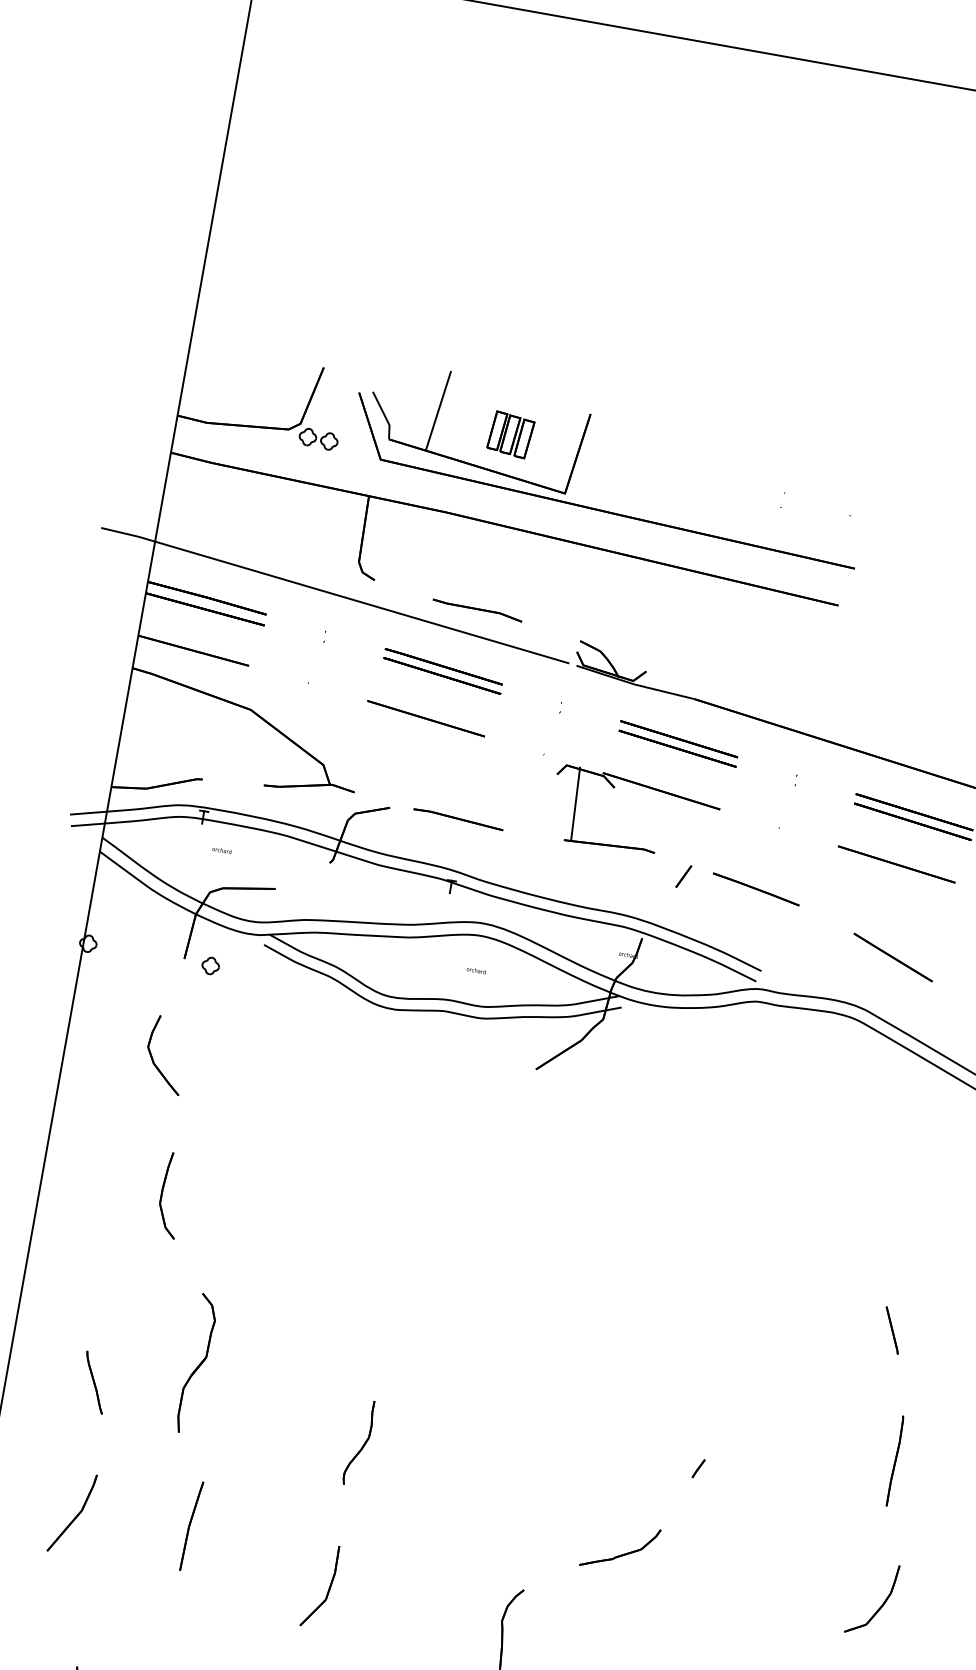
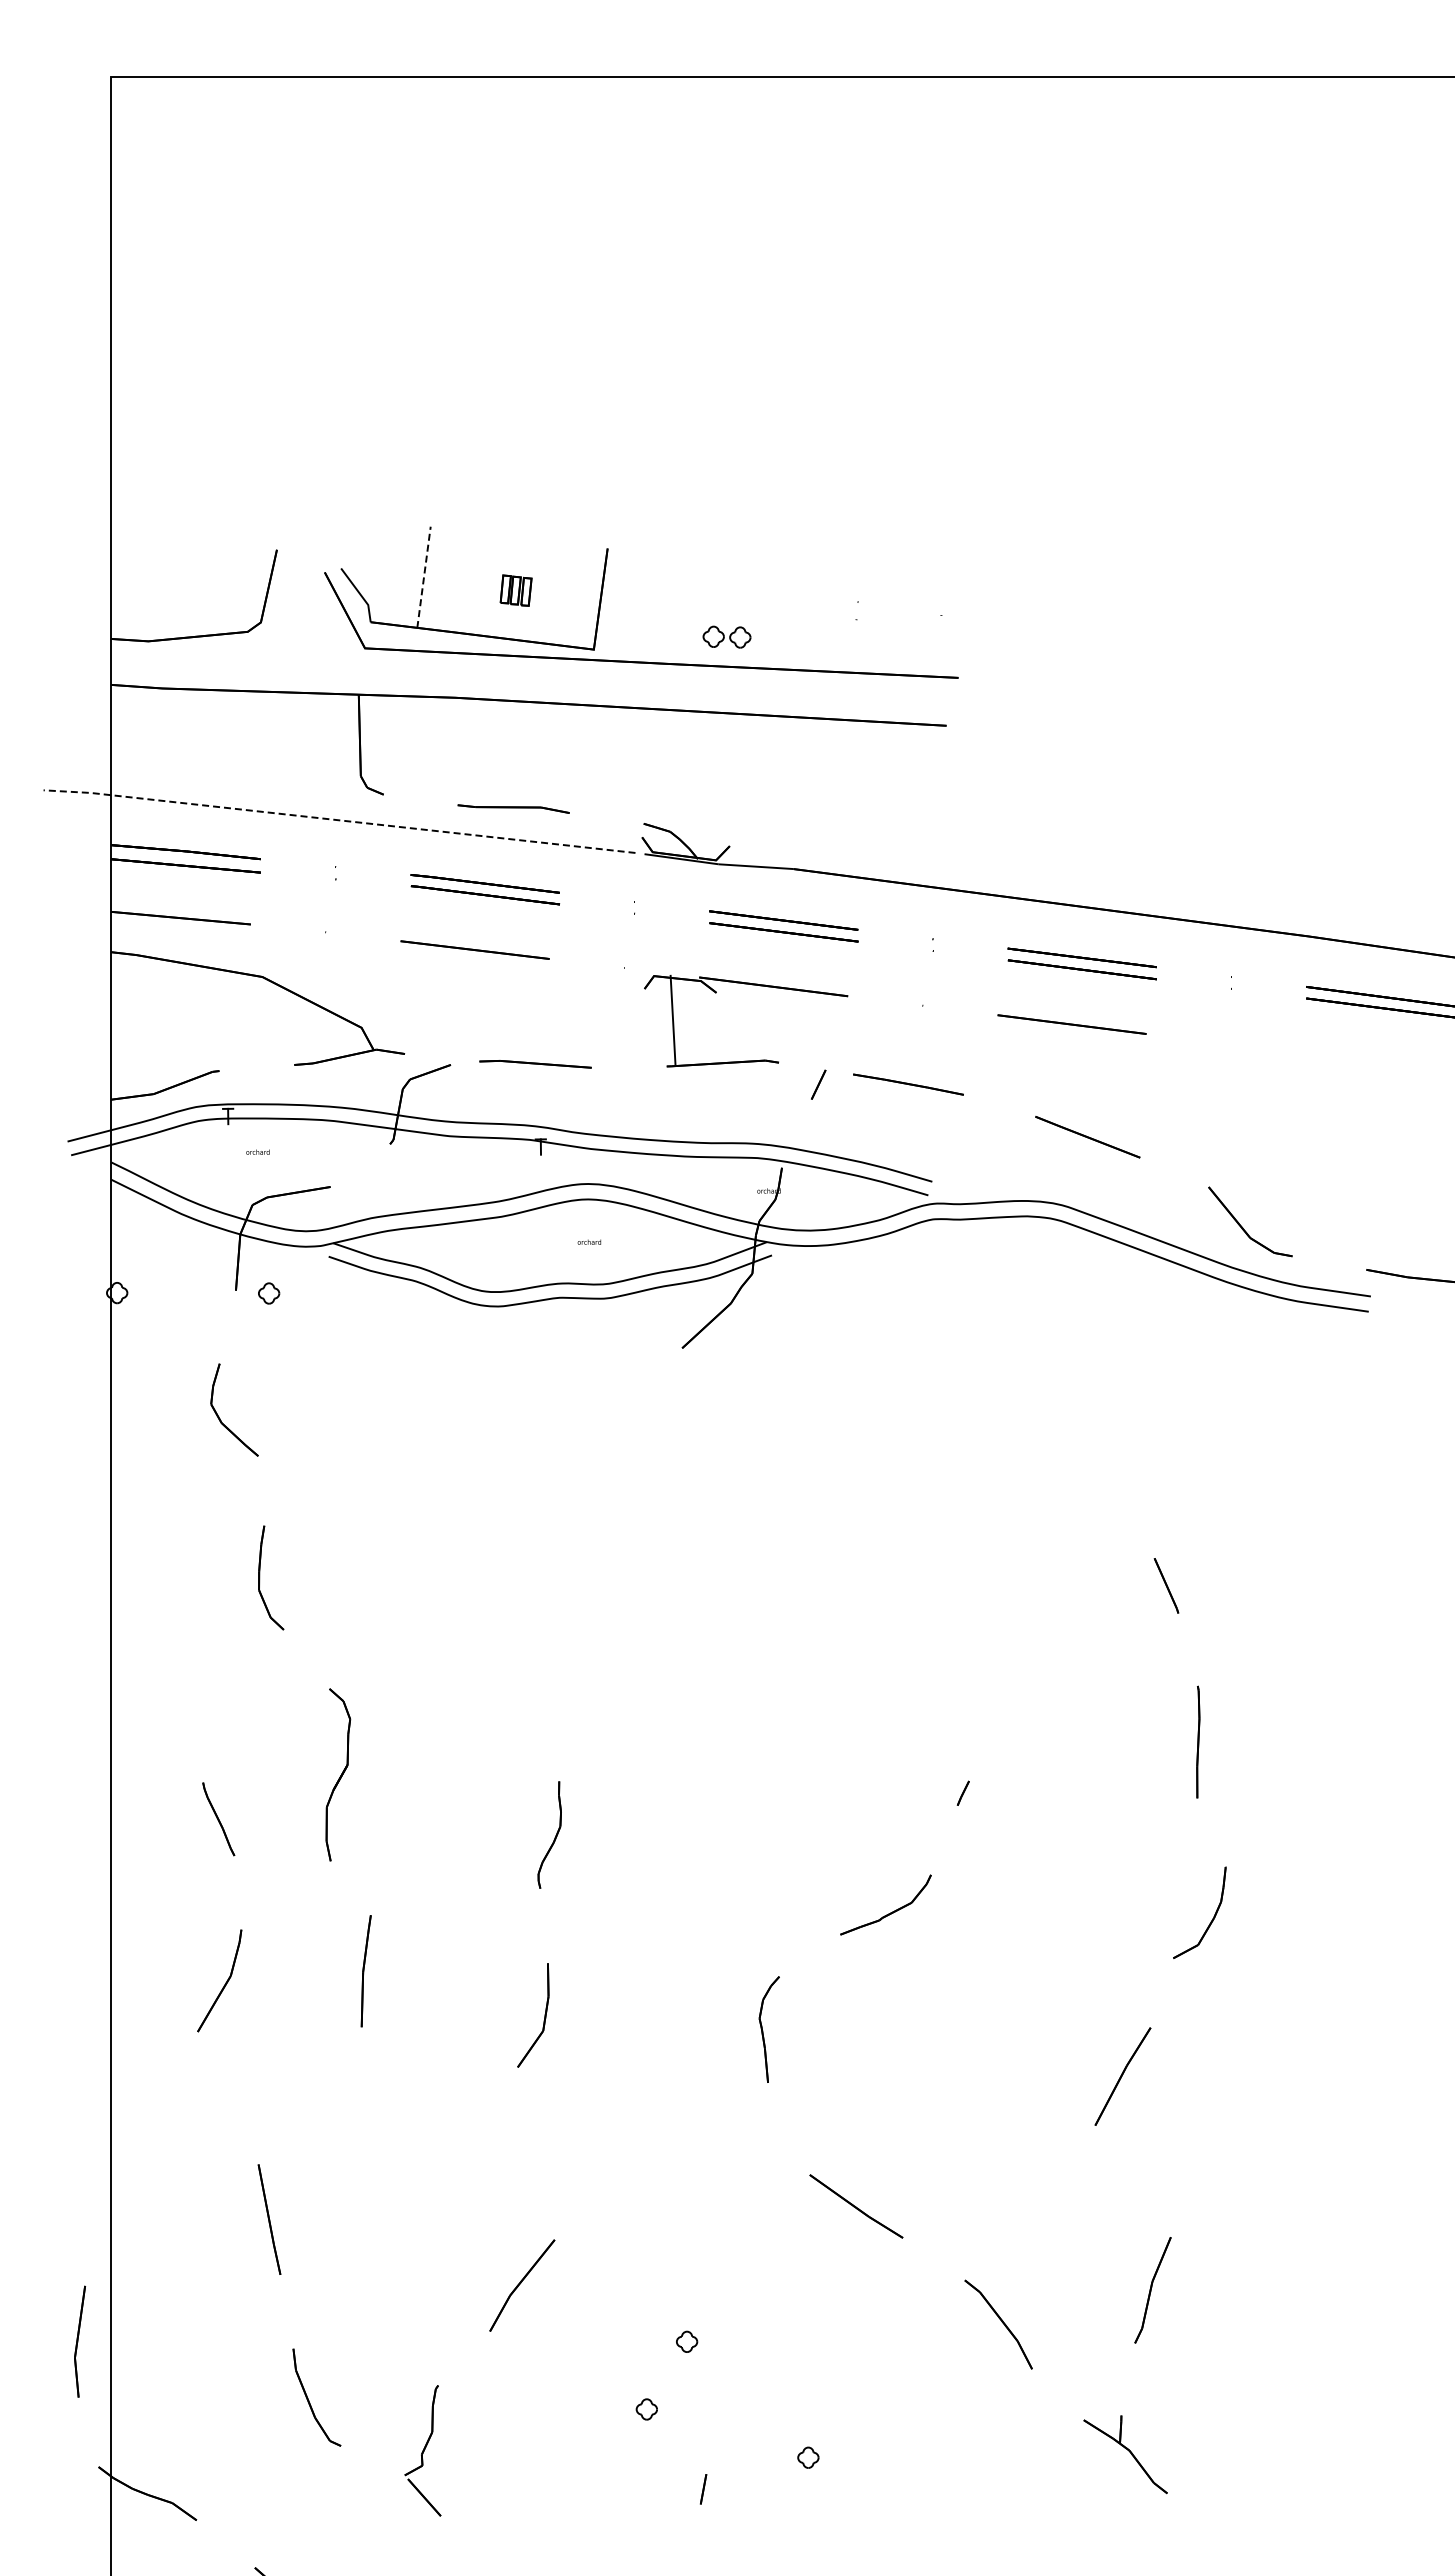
line: (438, 410) -> (424, 576), solid -> dashed
part: (510, 434) -> (515, 590), size x0.6
part: (318, 438) -> (726, 636), moved
line: (334, 594) -> (338, 820), solid -> dashed

